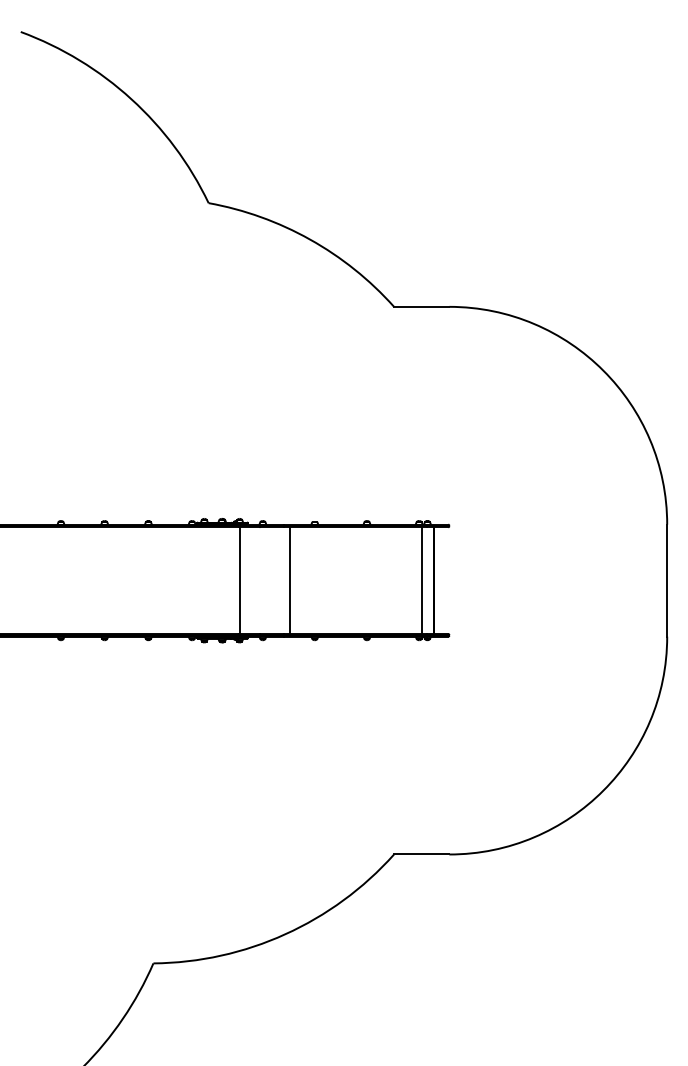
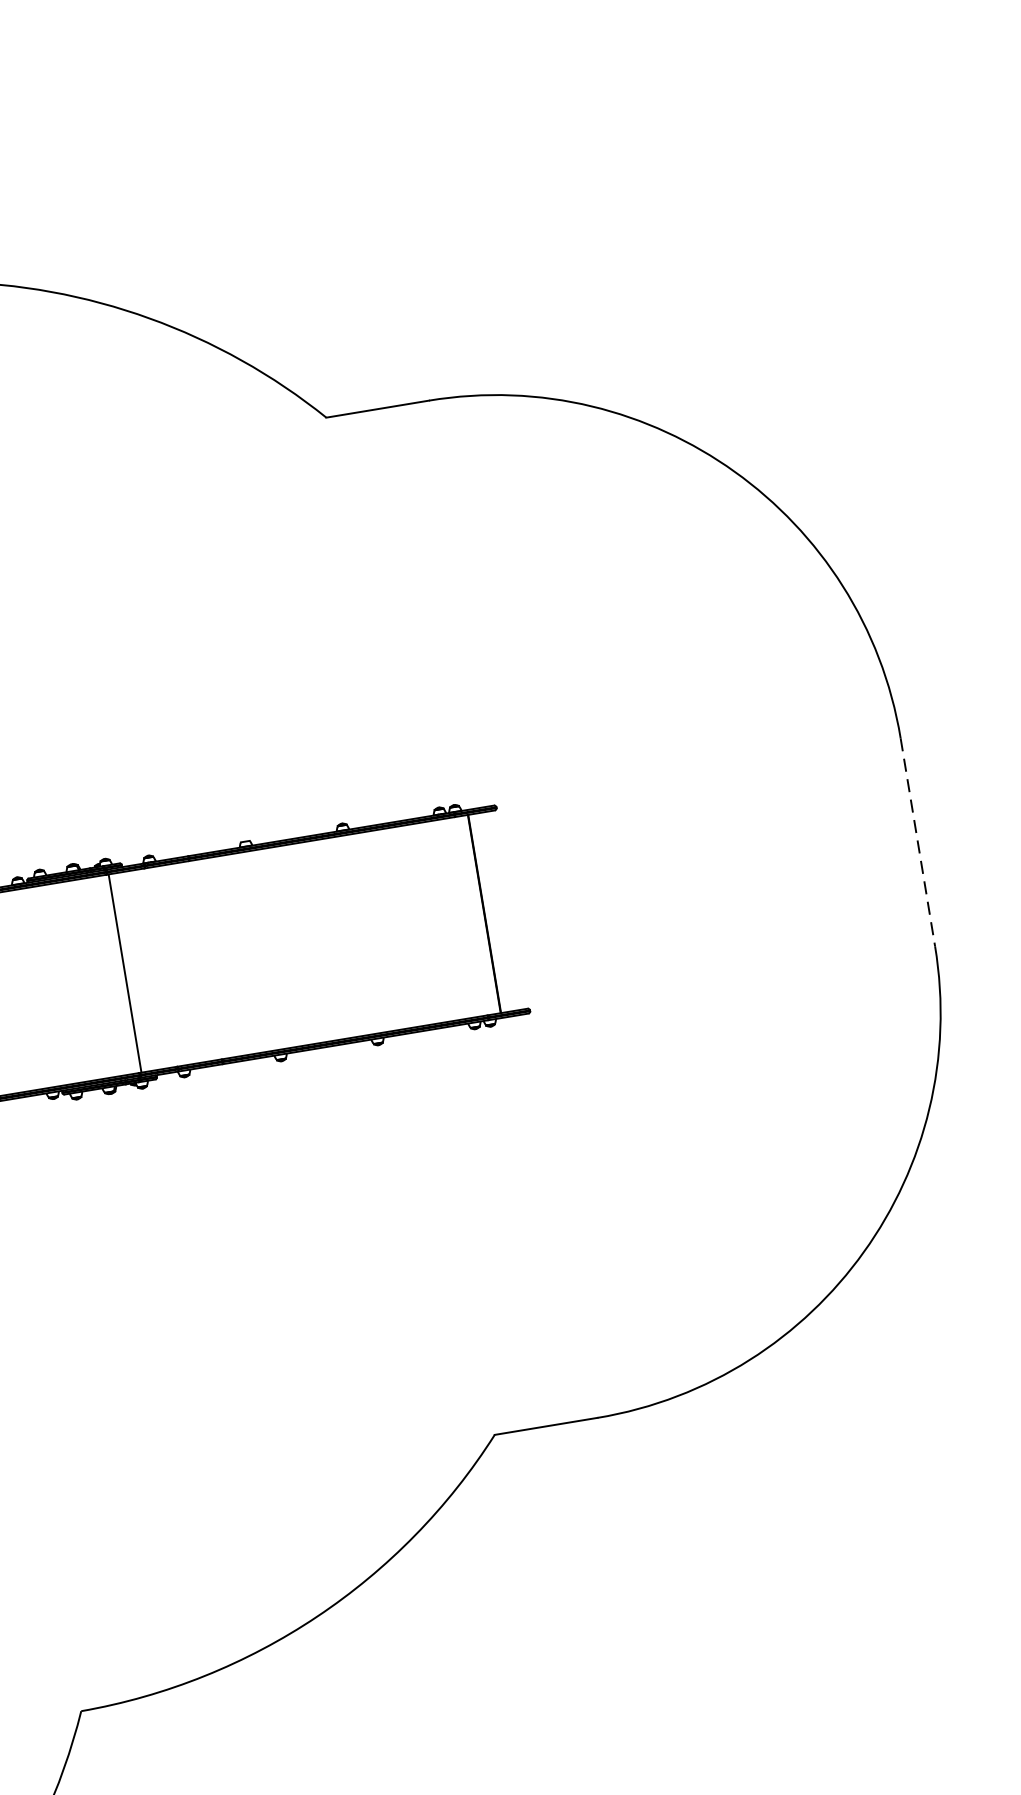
line: (290, 580) -> (218, 957), removed
line: (422, 580) -> (463, 917), removed
line: (667, 580) -> (918, 841), solid -> dashed

